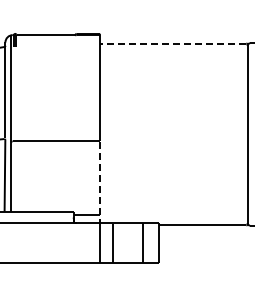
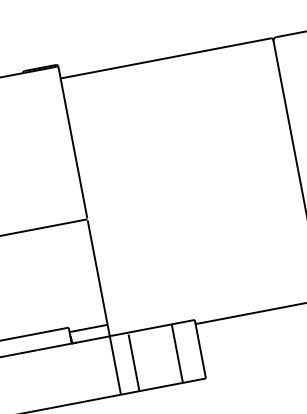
line: (172, 43) -> (164, 58), dashed -> solid
line: (100, 182) -> (99, 278), dashed -> solid

